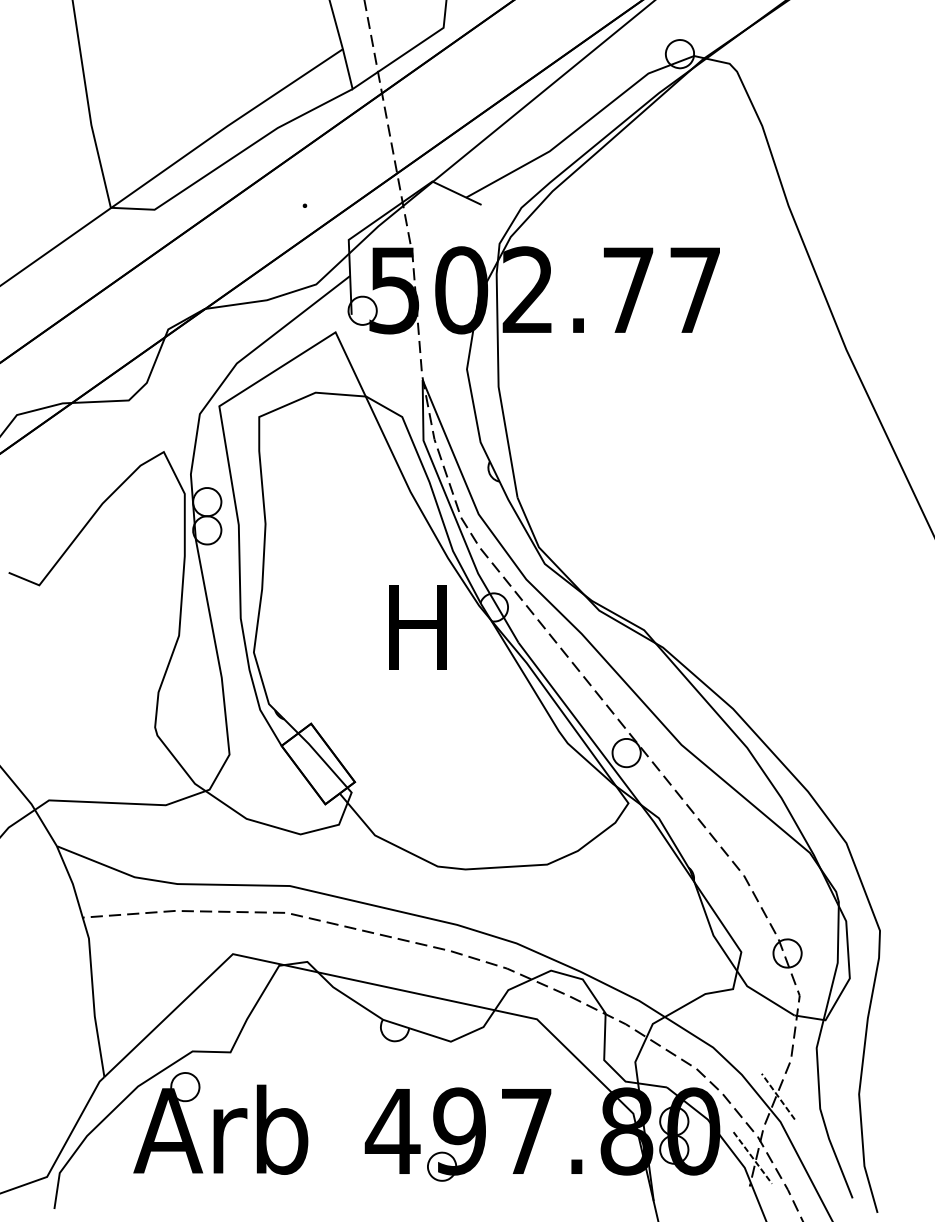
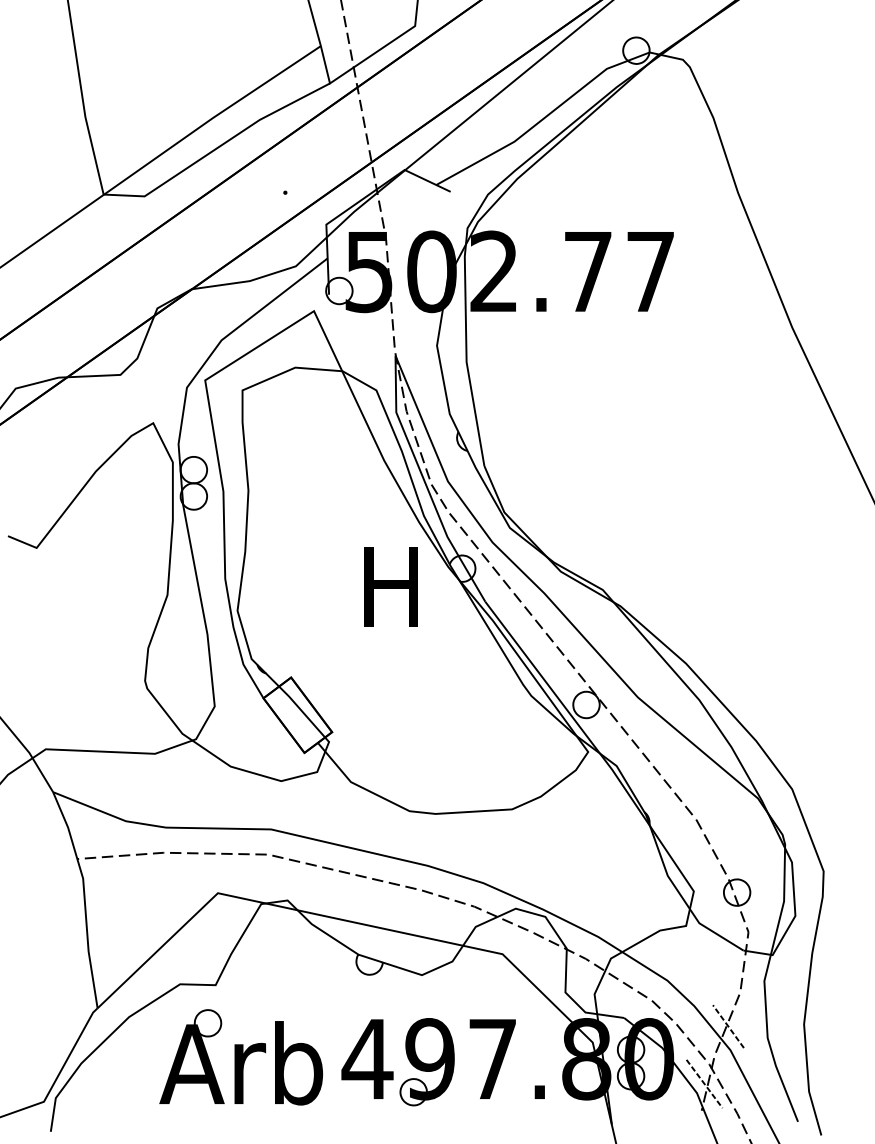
part: (220, 1123) -> (240, 1057), moved

